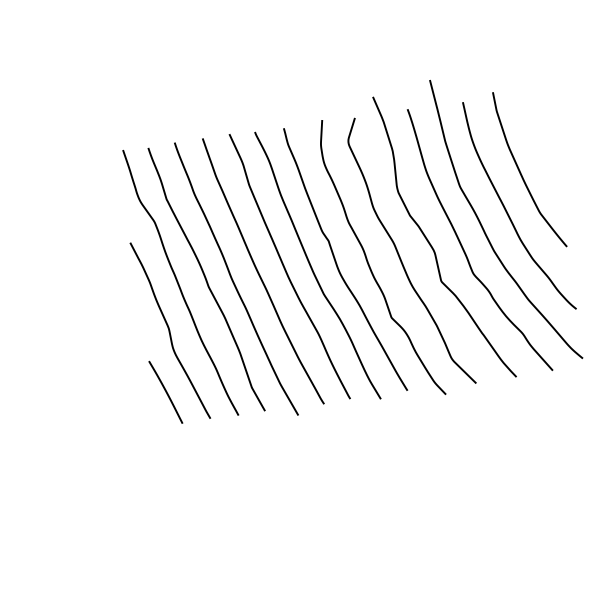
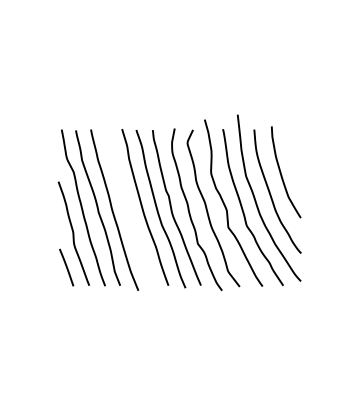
curve: (260, 272) -> (128, 208), removed

